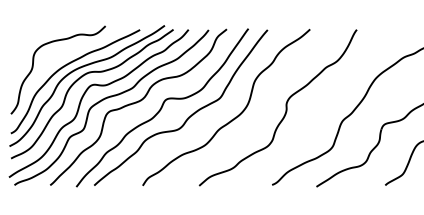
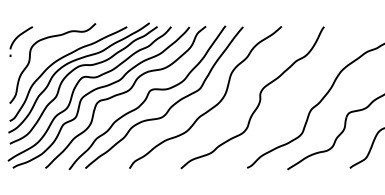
part: (22, 45) -> (20, 41), added

